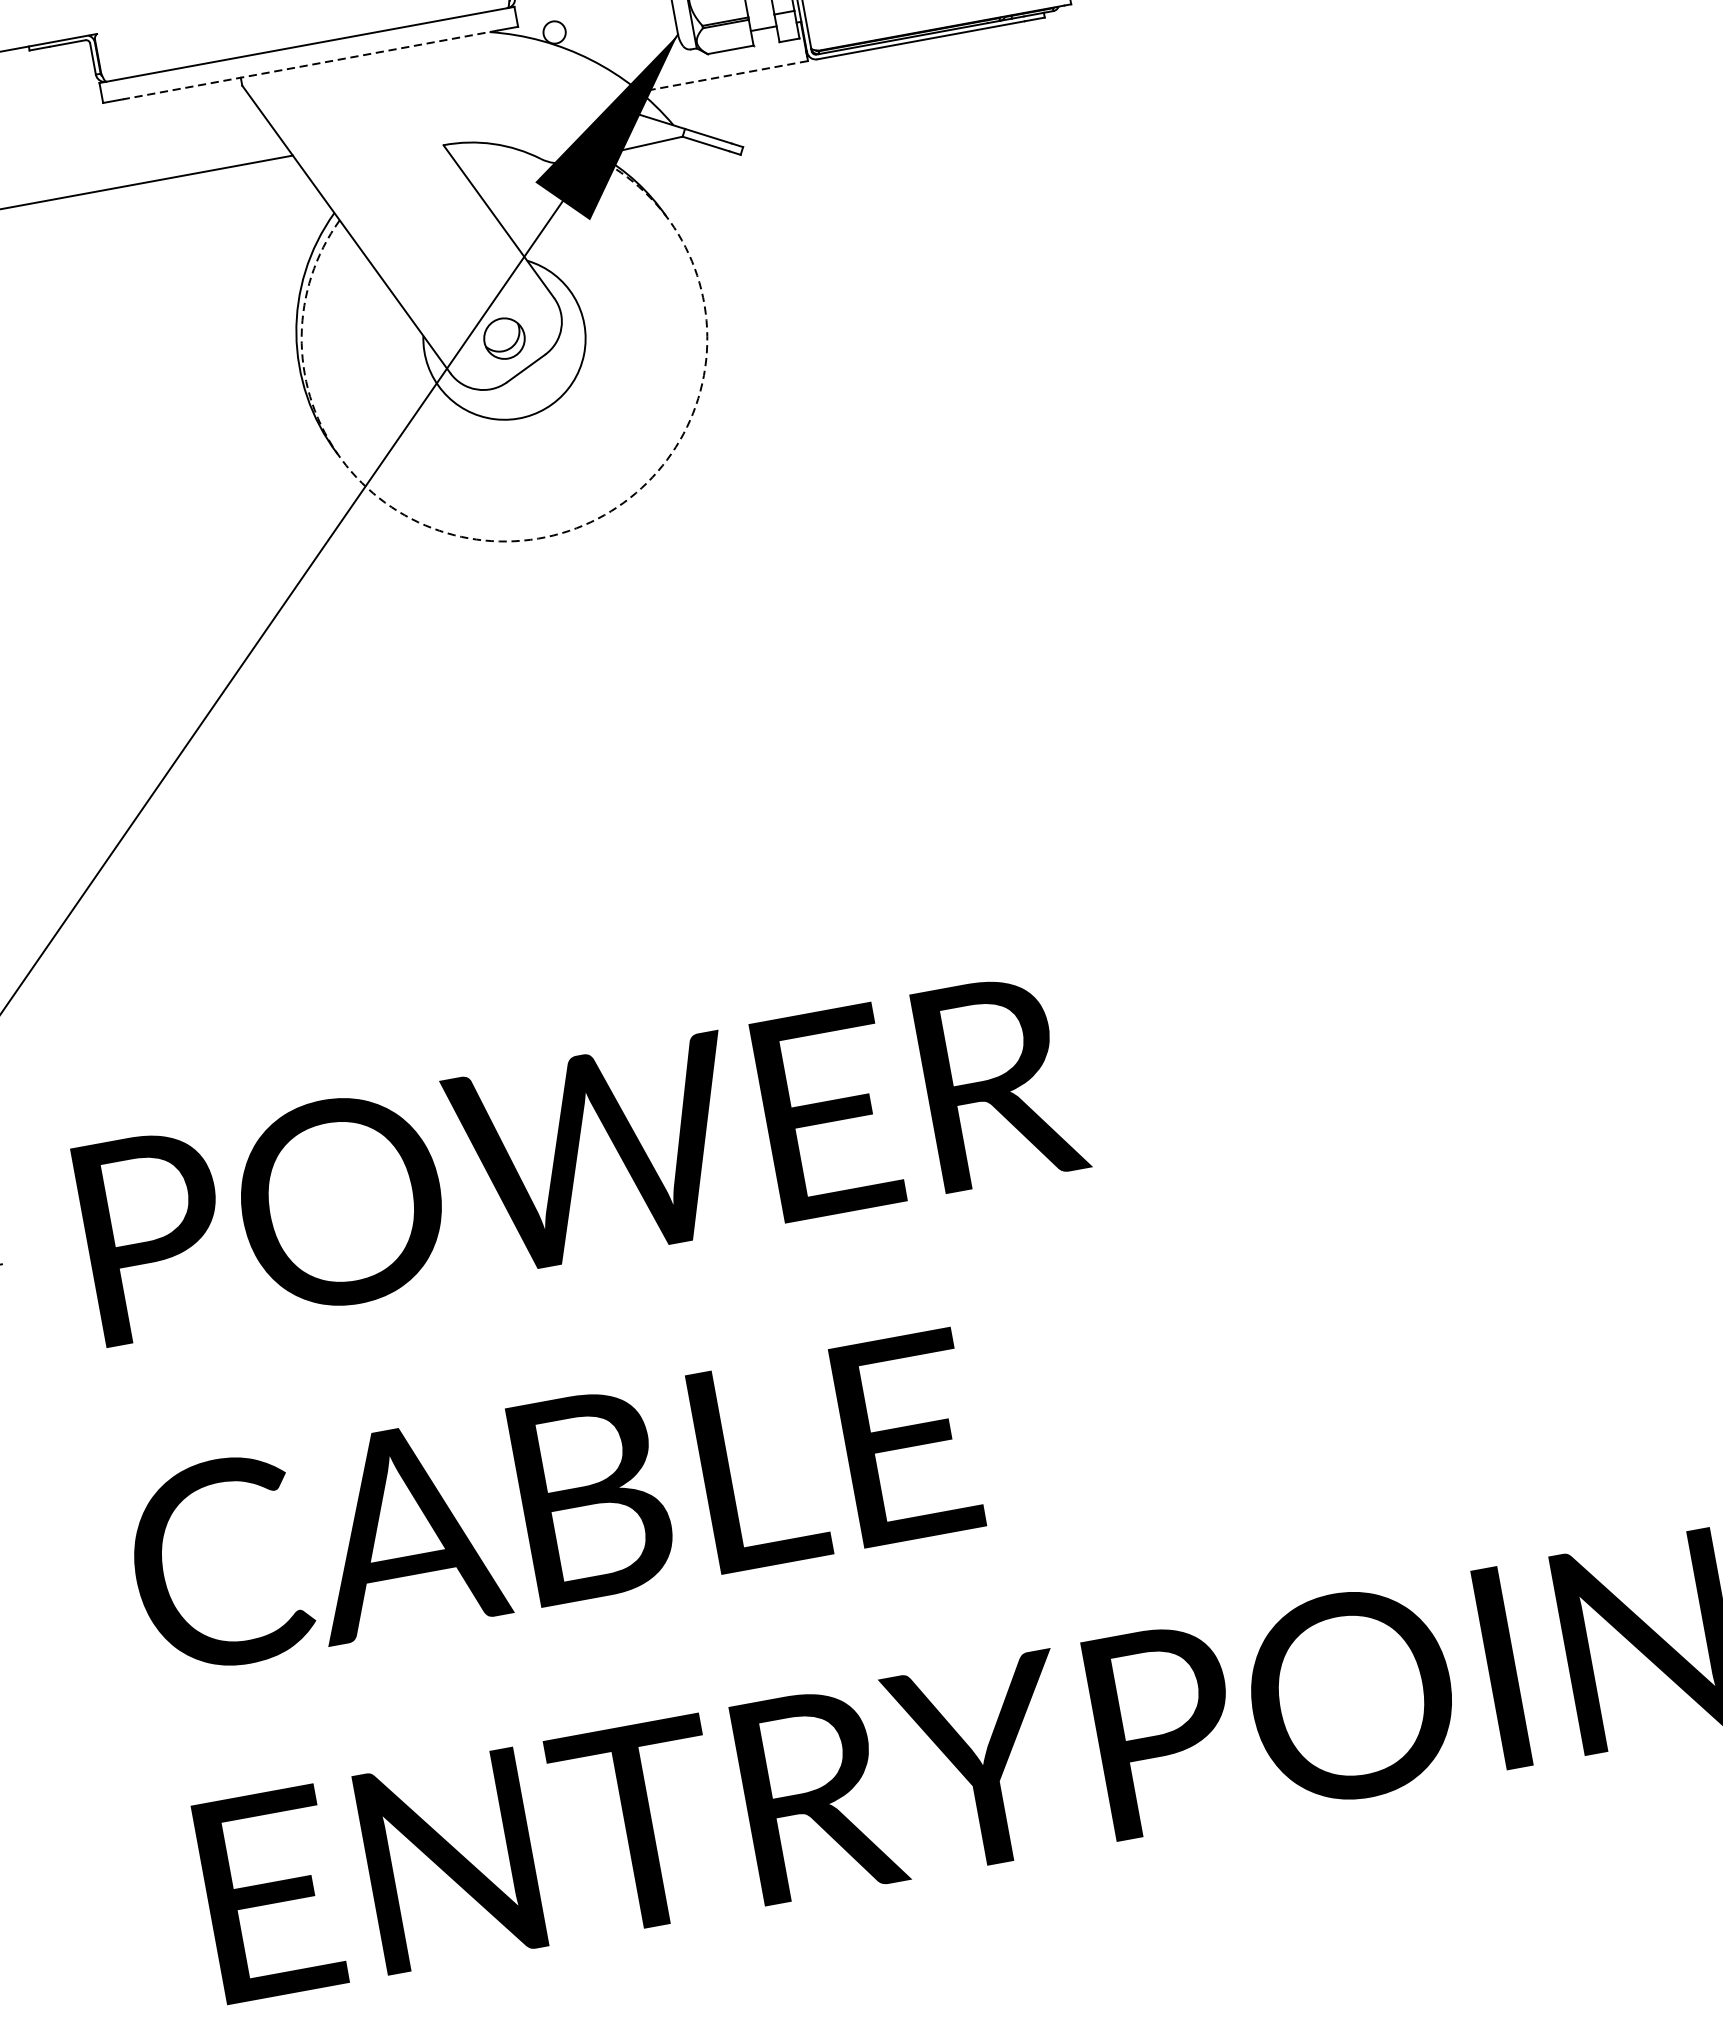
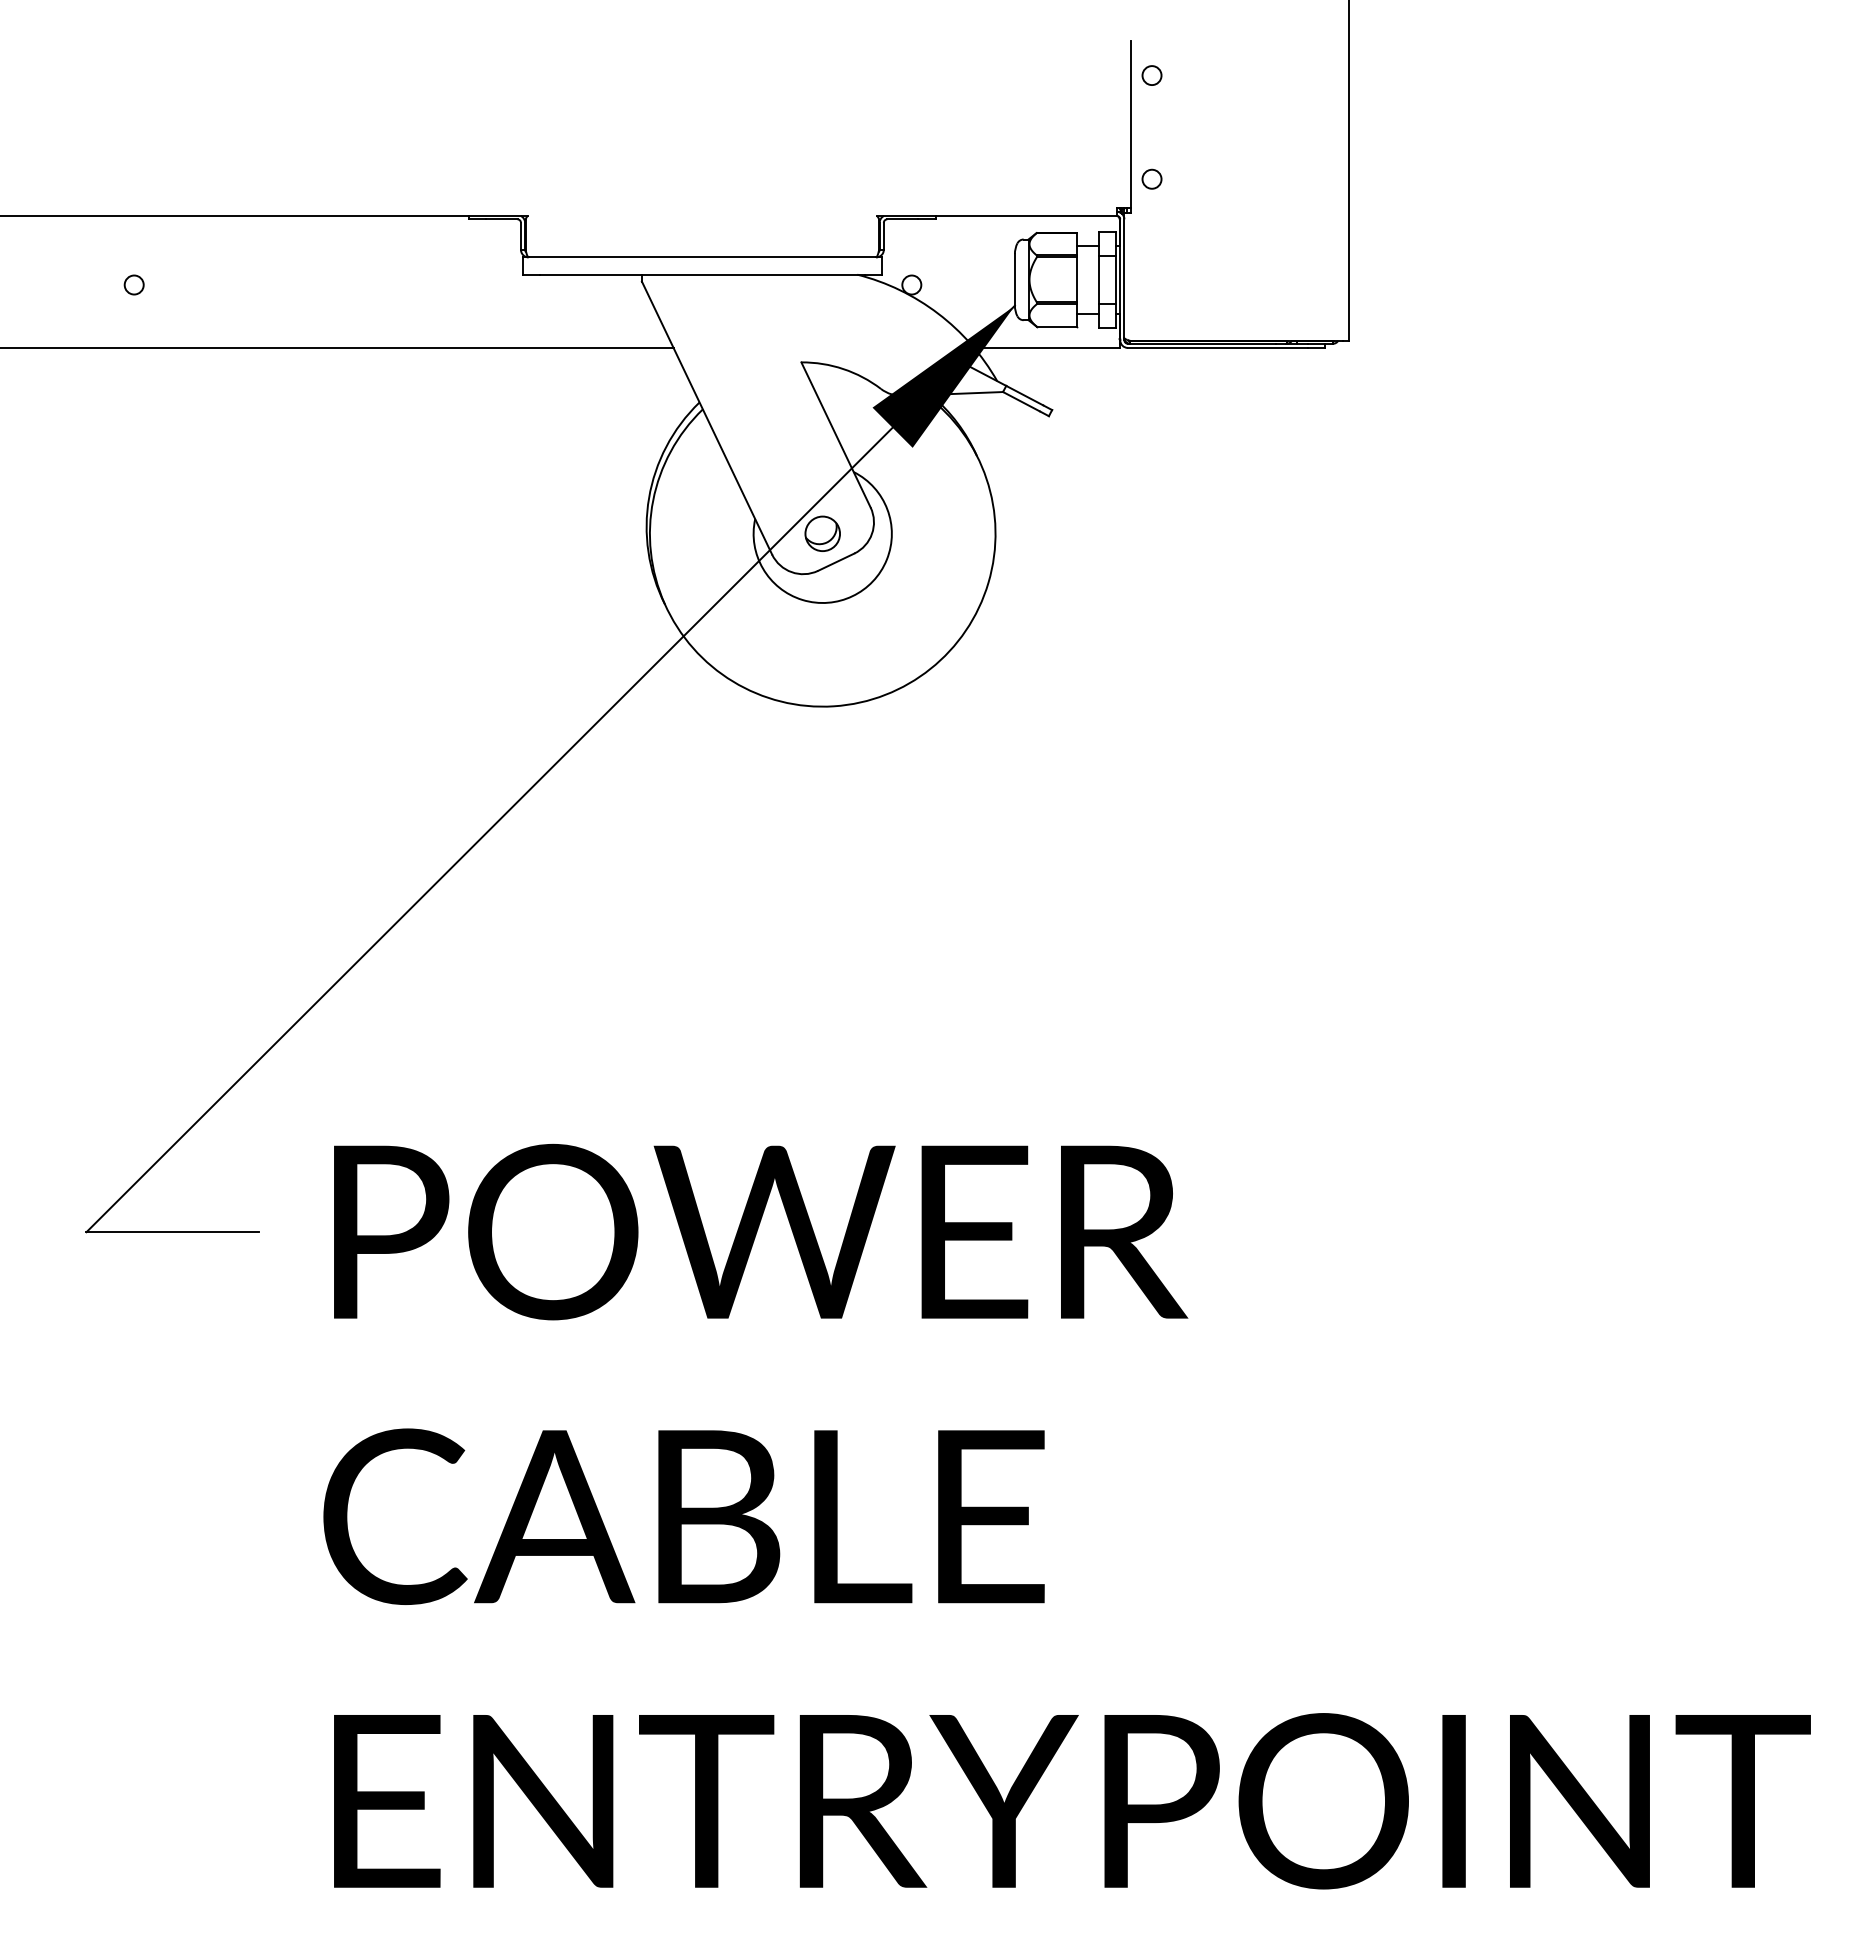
line: (309, 64) -> (701, 274), dashed -> solid
line: (723, 76) -> (1046, 347), dashed -> solid
arc: (553, 535) -> (833, 706), dashed -> solid

